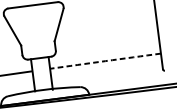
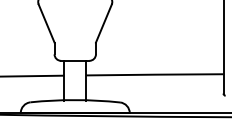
arc: (105, 60) -> (154, 74), dashed -> solid

